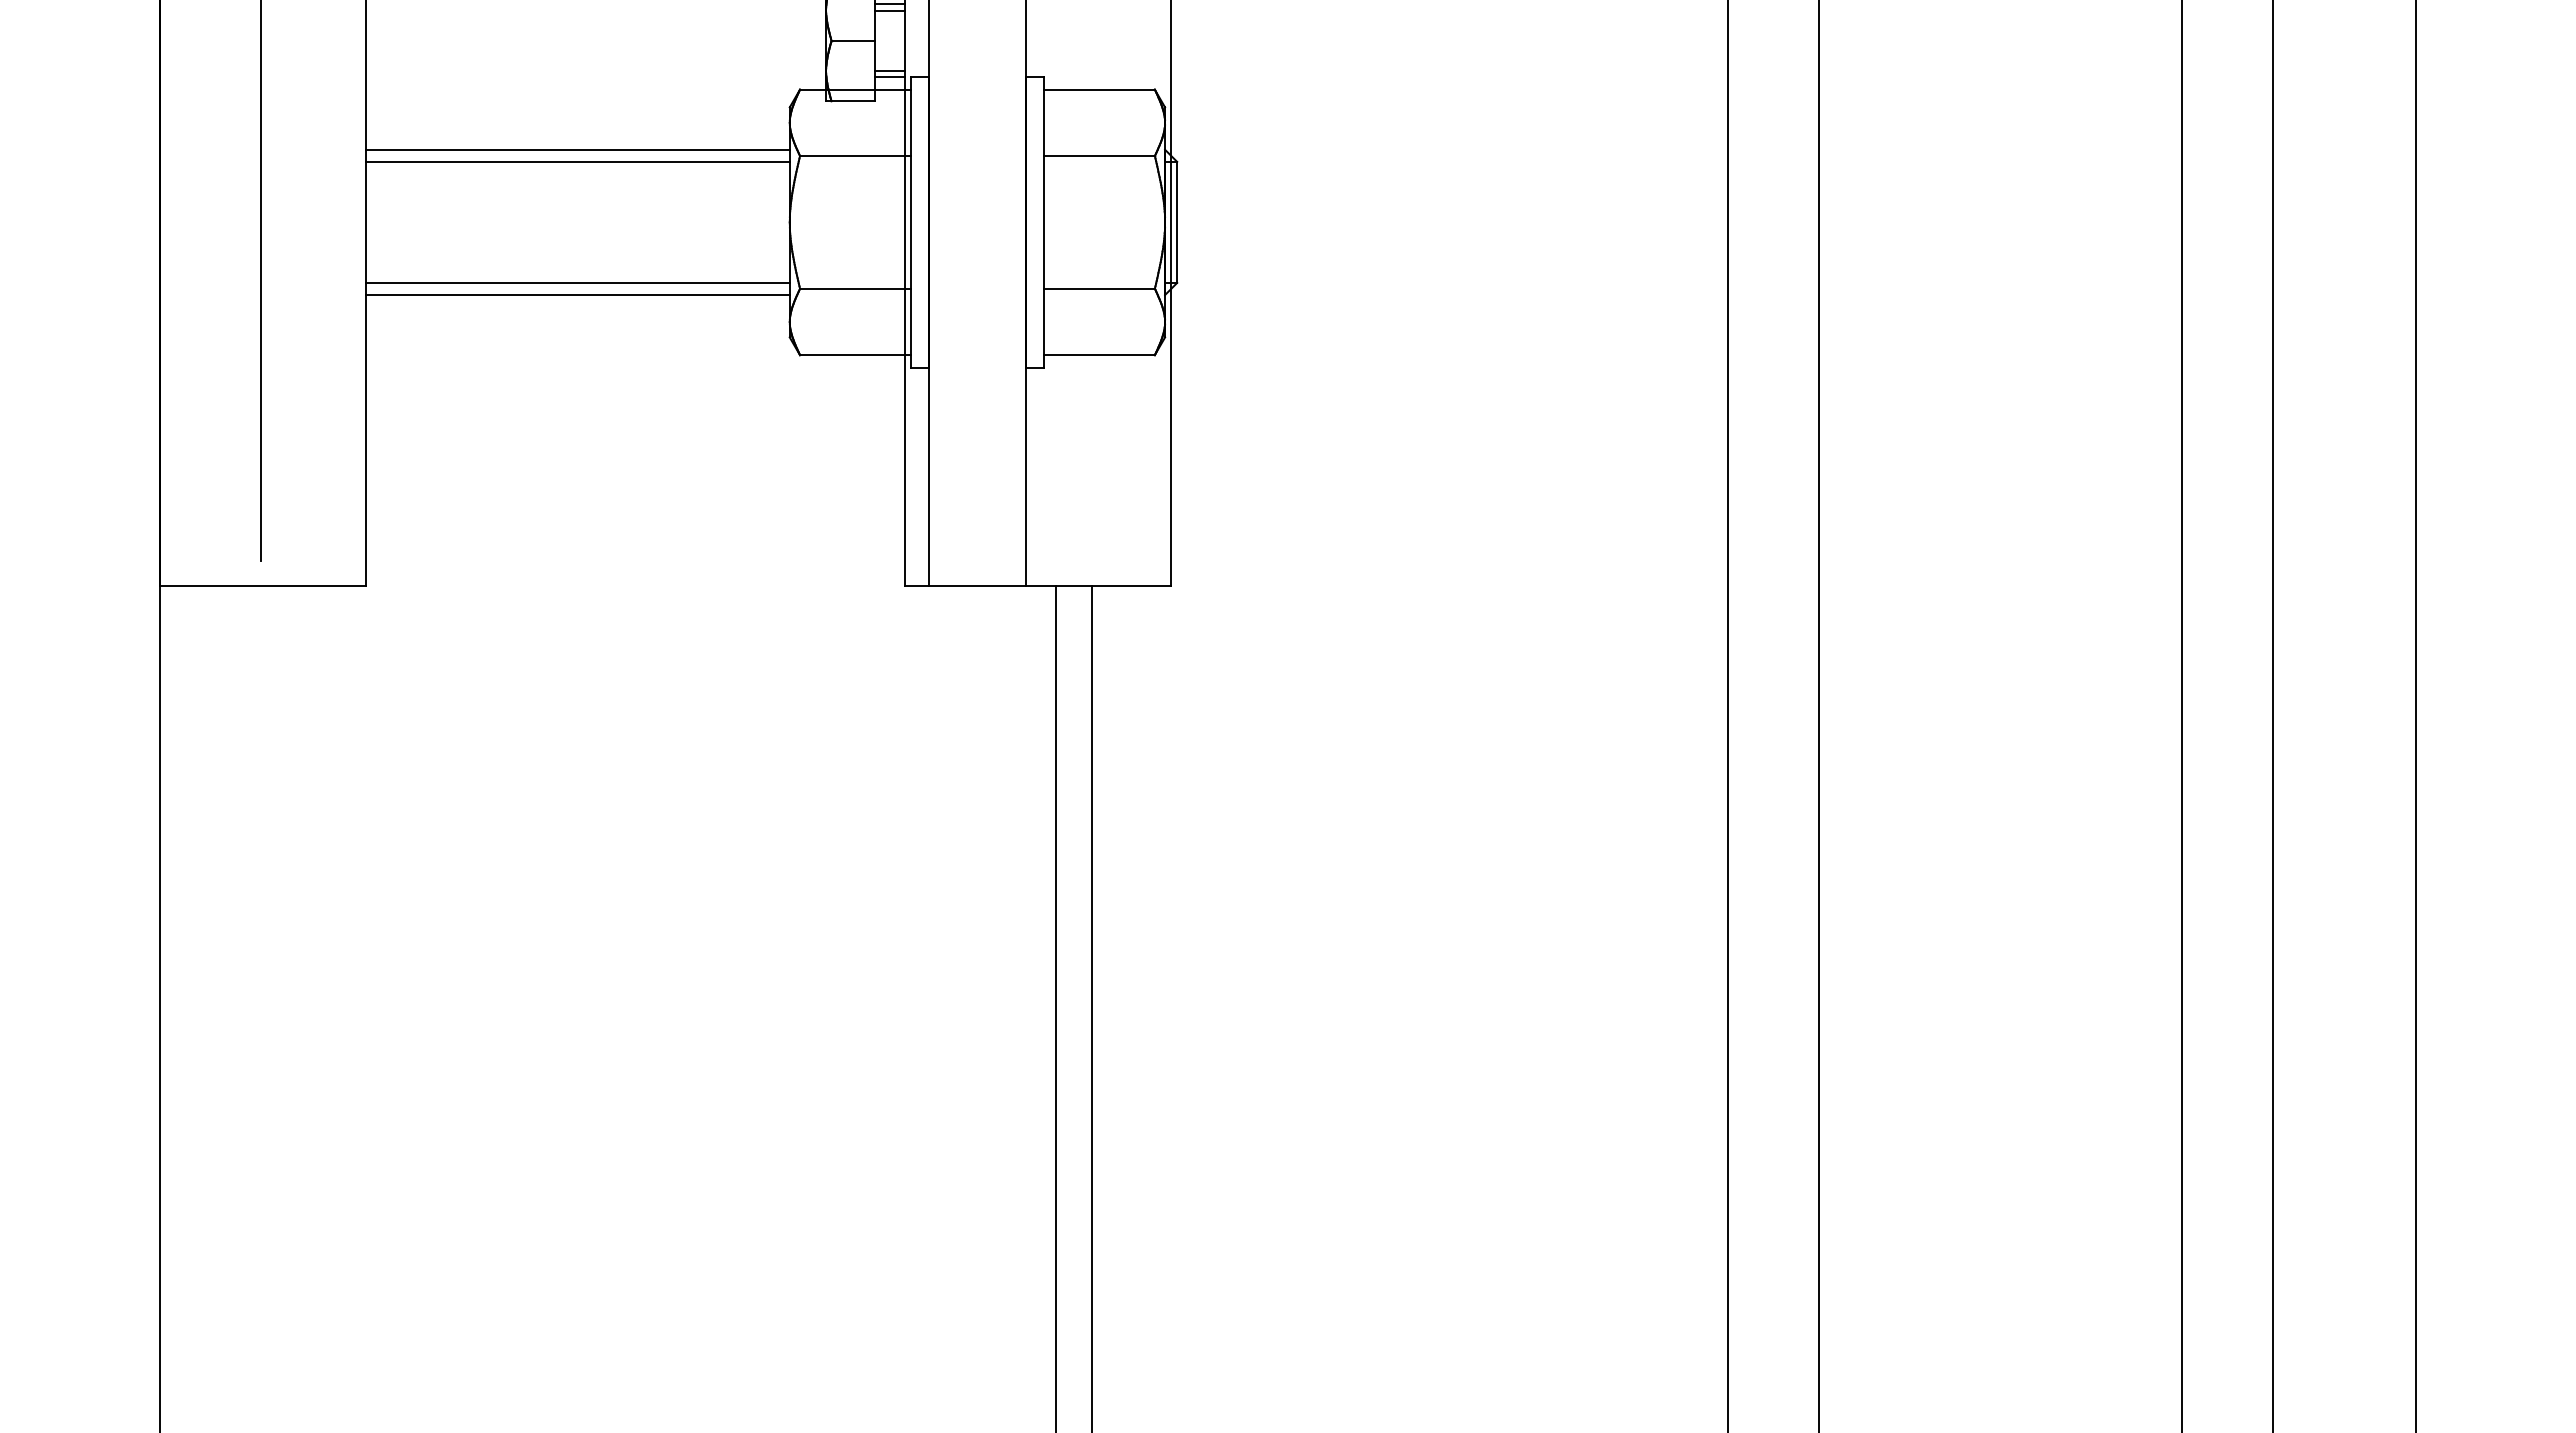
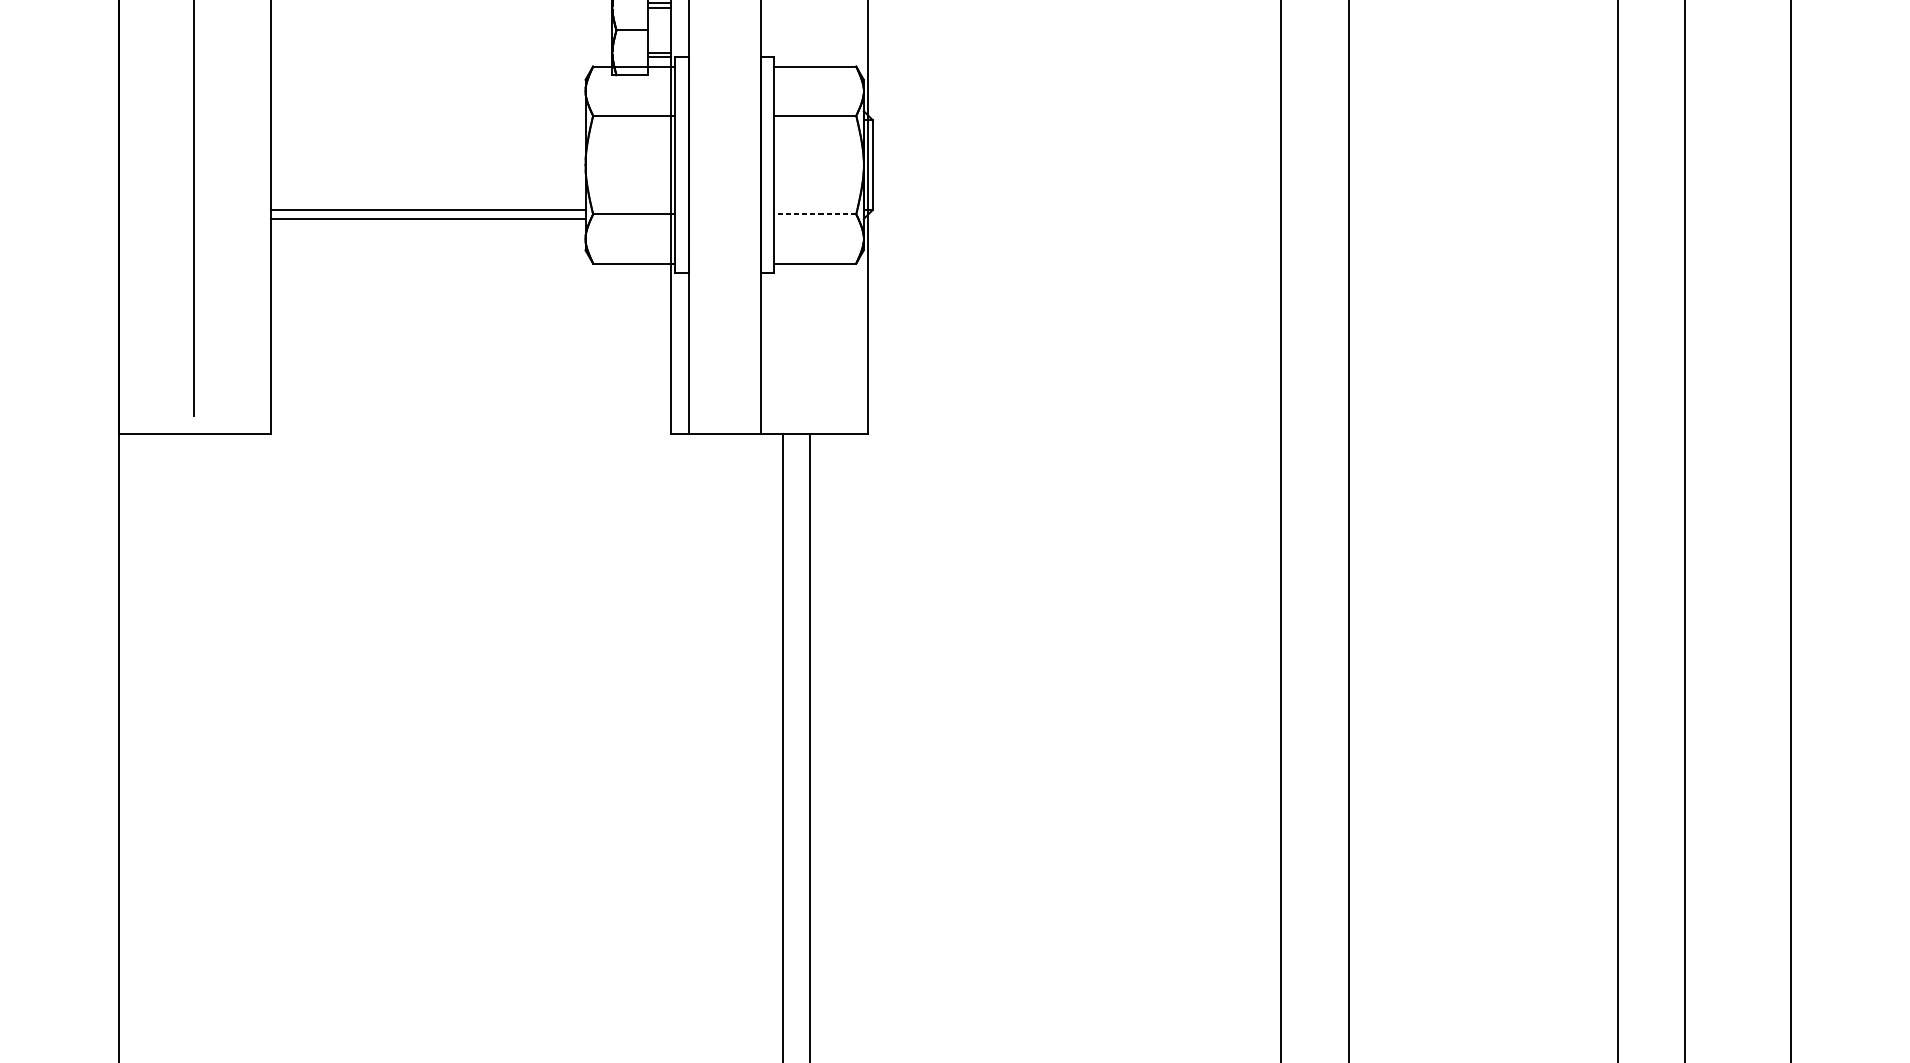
line: (577, 149) -> (428, 111), removed
line: (577, 161) -> (428, 119), removed
line: (1098, 288) -> (814, 214), solid -> dashed

